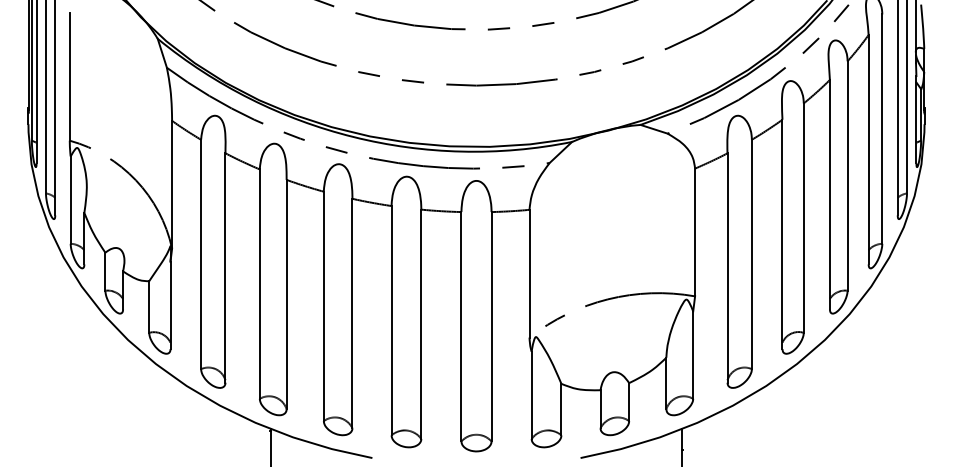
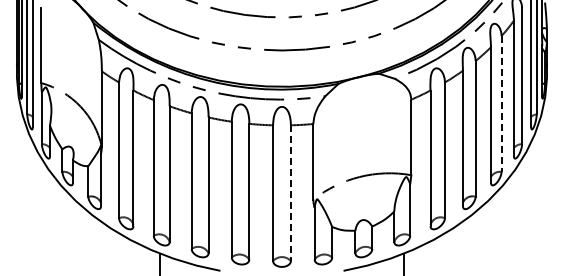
line: (847, 175) -> (501, 103), solid -> dashed
line: (490, 327) -> (290, 193), solid -> dashed

